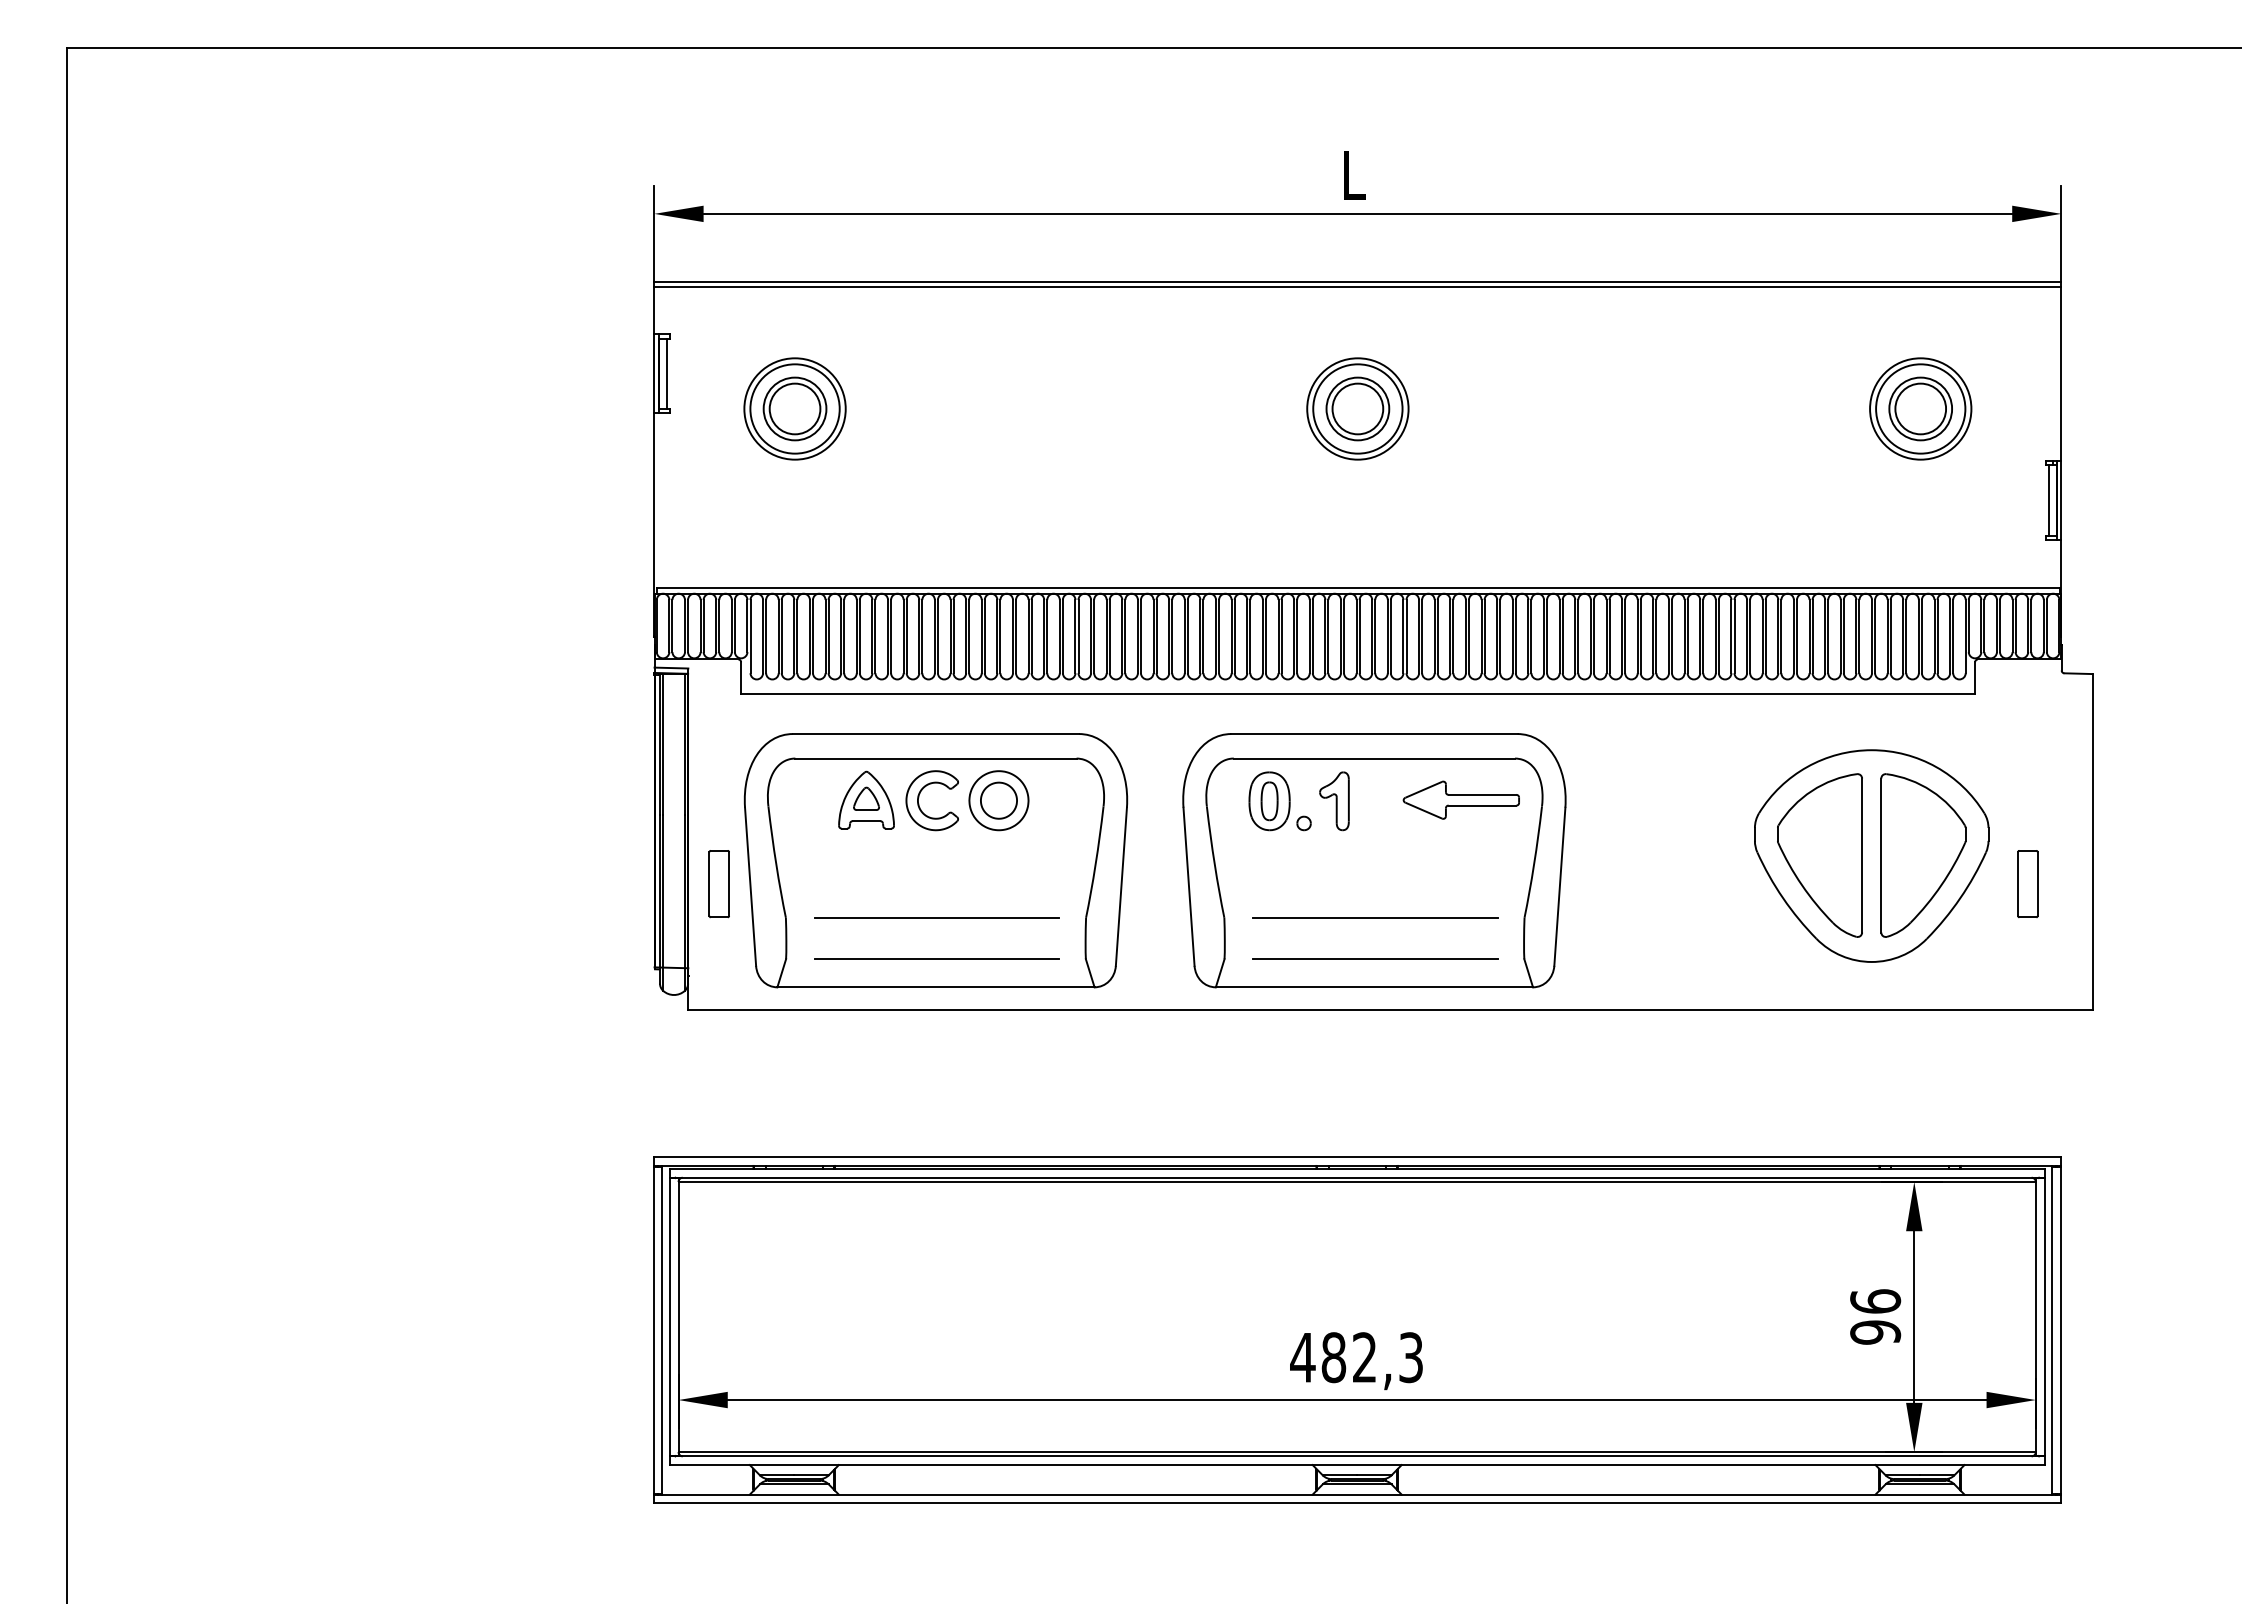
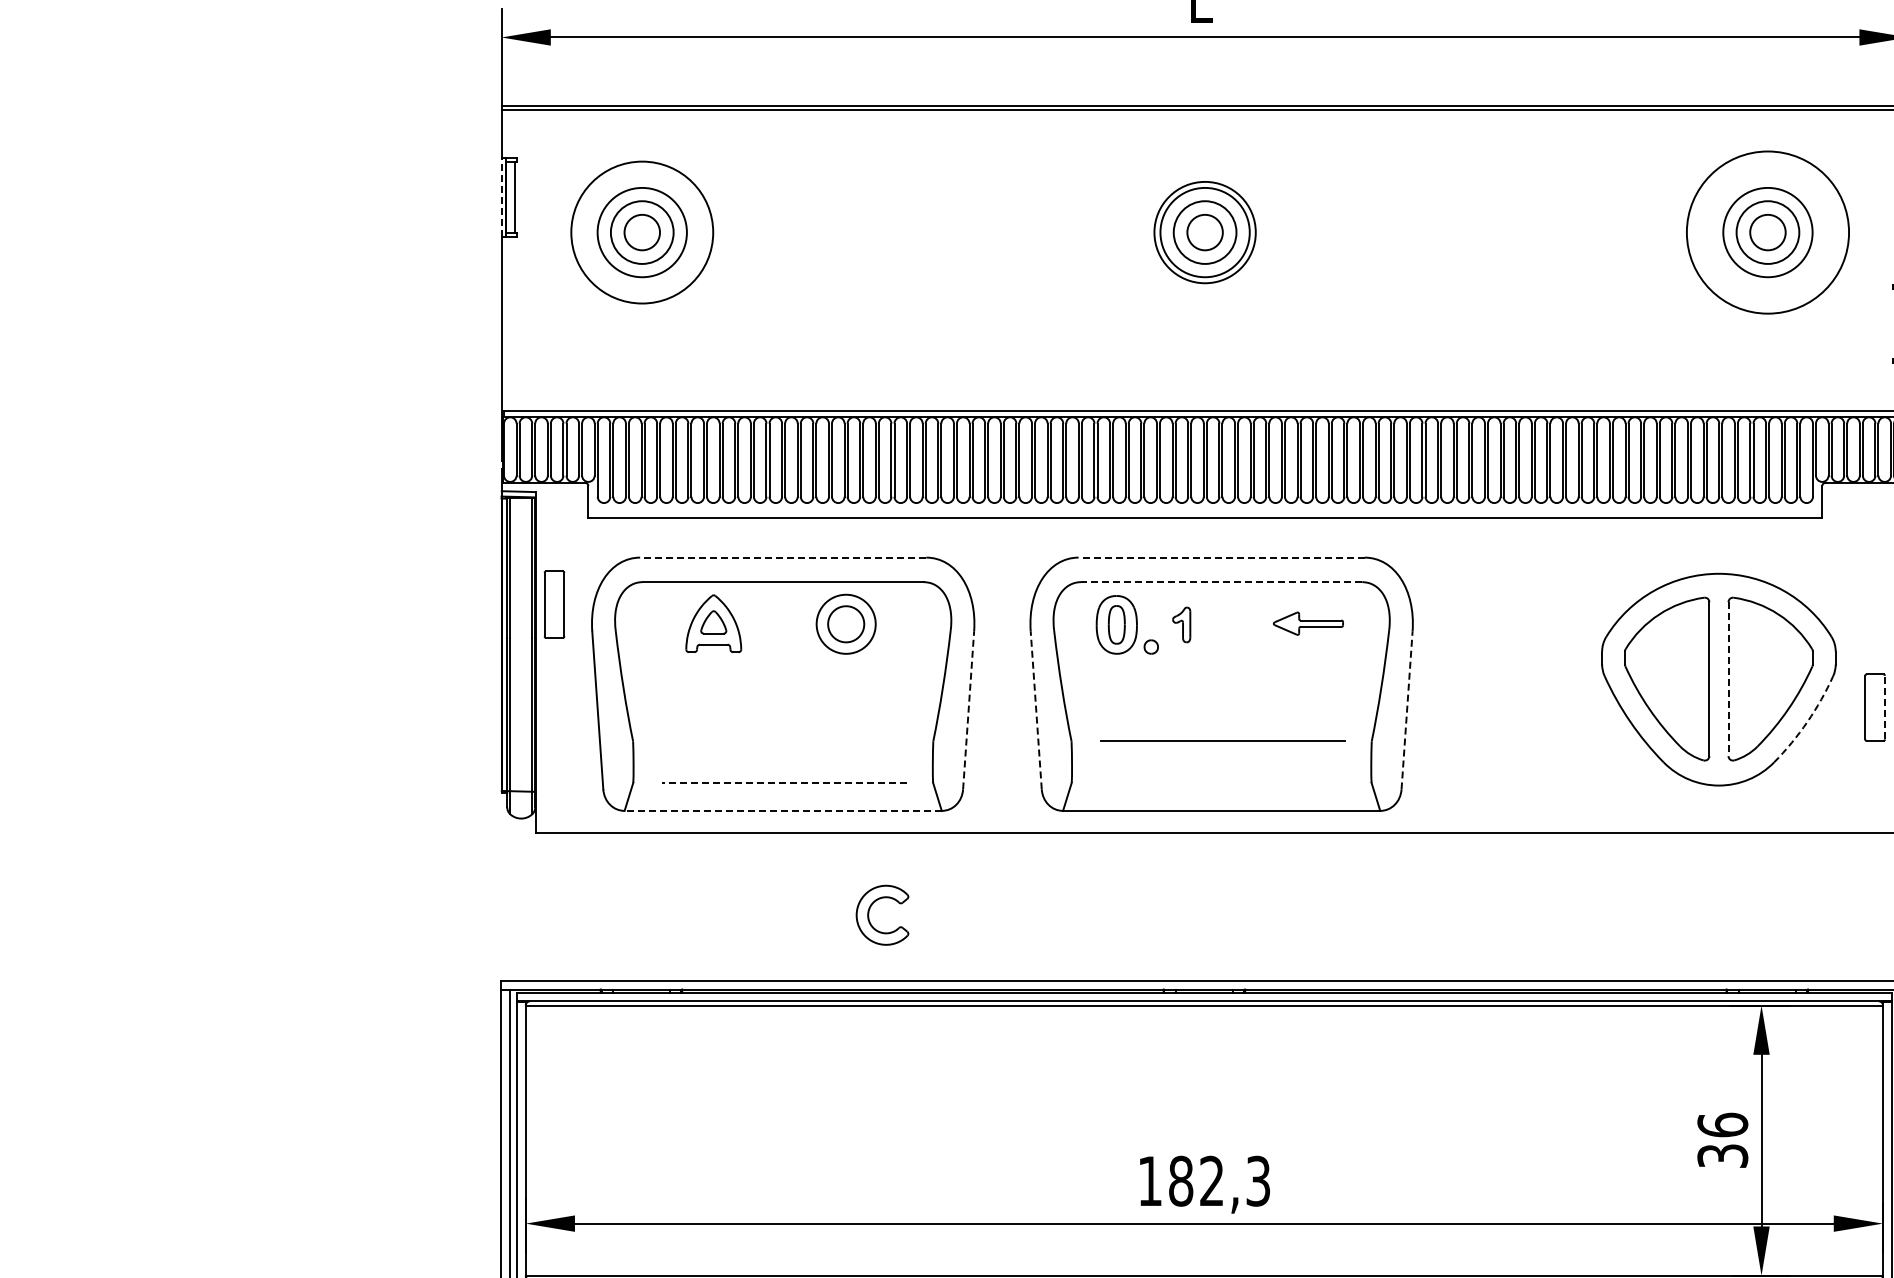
line: (654, 373) -> (501, 197), solid -> dashed
circle: (794, 408) -> (641, 232), size x0.7
circle: (794, 408) -> (641, 232), size x1.4
circle: (1357, 408) -> (1204, 232), size x0.7
circle: (1920, 408) -> (1767, 232), size x0.7
circle: (1920, 408) -> (1767, 232), size x1.6
line: (935, 734) -> (782, 558), solid -> dashed
line: (1373, 734) -> (1220, 558), solid -> dashed
line: (1374, 758) -> (1221, 582), solid -> dashed
part: (919, 797) -> (869, 912), moved
part: (1460, 799) -> (1307, 623), size x0.6
part: (1334, 801) -> (1181, 625), size x0.6
line: (1881, 855) -> (1728, 679), solid -> dashed
part: (718, 884) -> (553, 605), moved
line: (2037, 884) -> (1884, 708), solid -> dashed
line: (1121, 886) -> (968, 710), solid -> dashed
line: (1188, 886) -> (1035, 710), solid -> dashed
line: (1559, 886) -> (1406, 710), solid -> dashed
arc: (1960, 898) -> (1807, 722), solid -> dashed
line: (936, 917) -> (783, 741), removed
line: (936, 959) -> (783, 783), solid -> dashed
line: (1375, 959) -> (1222, 783), removed
line: (935, 987) -> (782, 811), solid -> dashed
text: (1875, 1332) -> (1722, 1156), 96 -> 36
text: (1302, 1357) -> (1149, 1181), 482,3 -> 182,3

